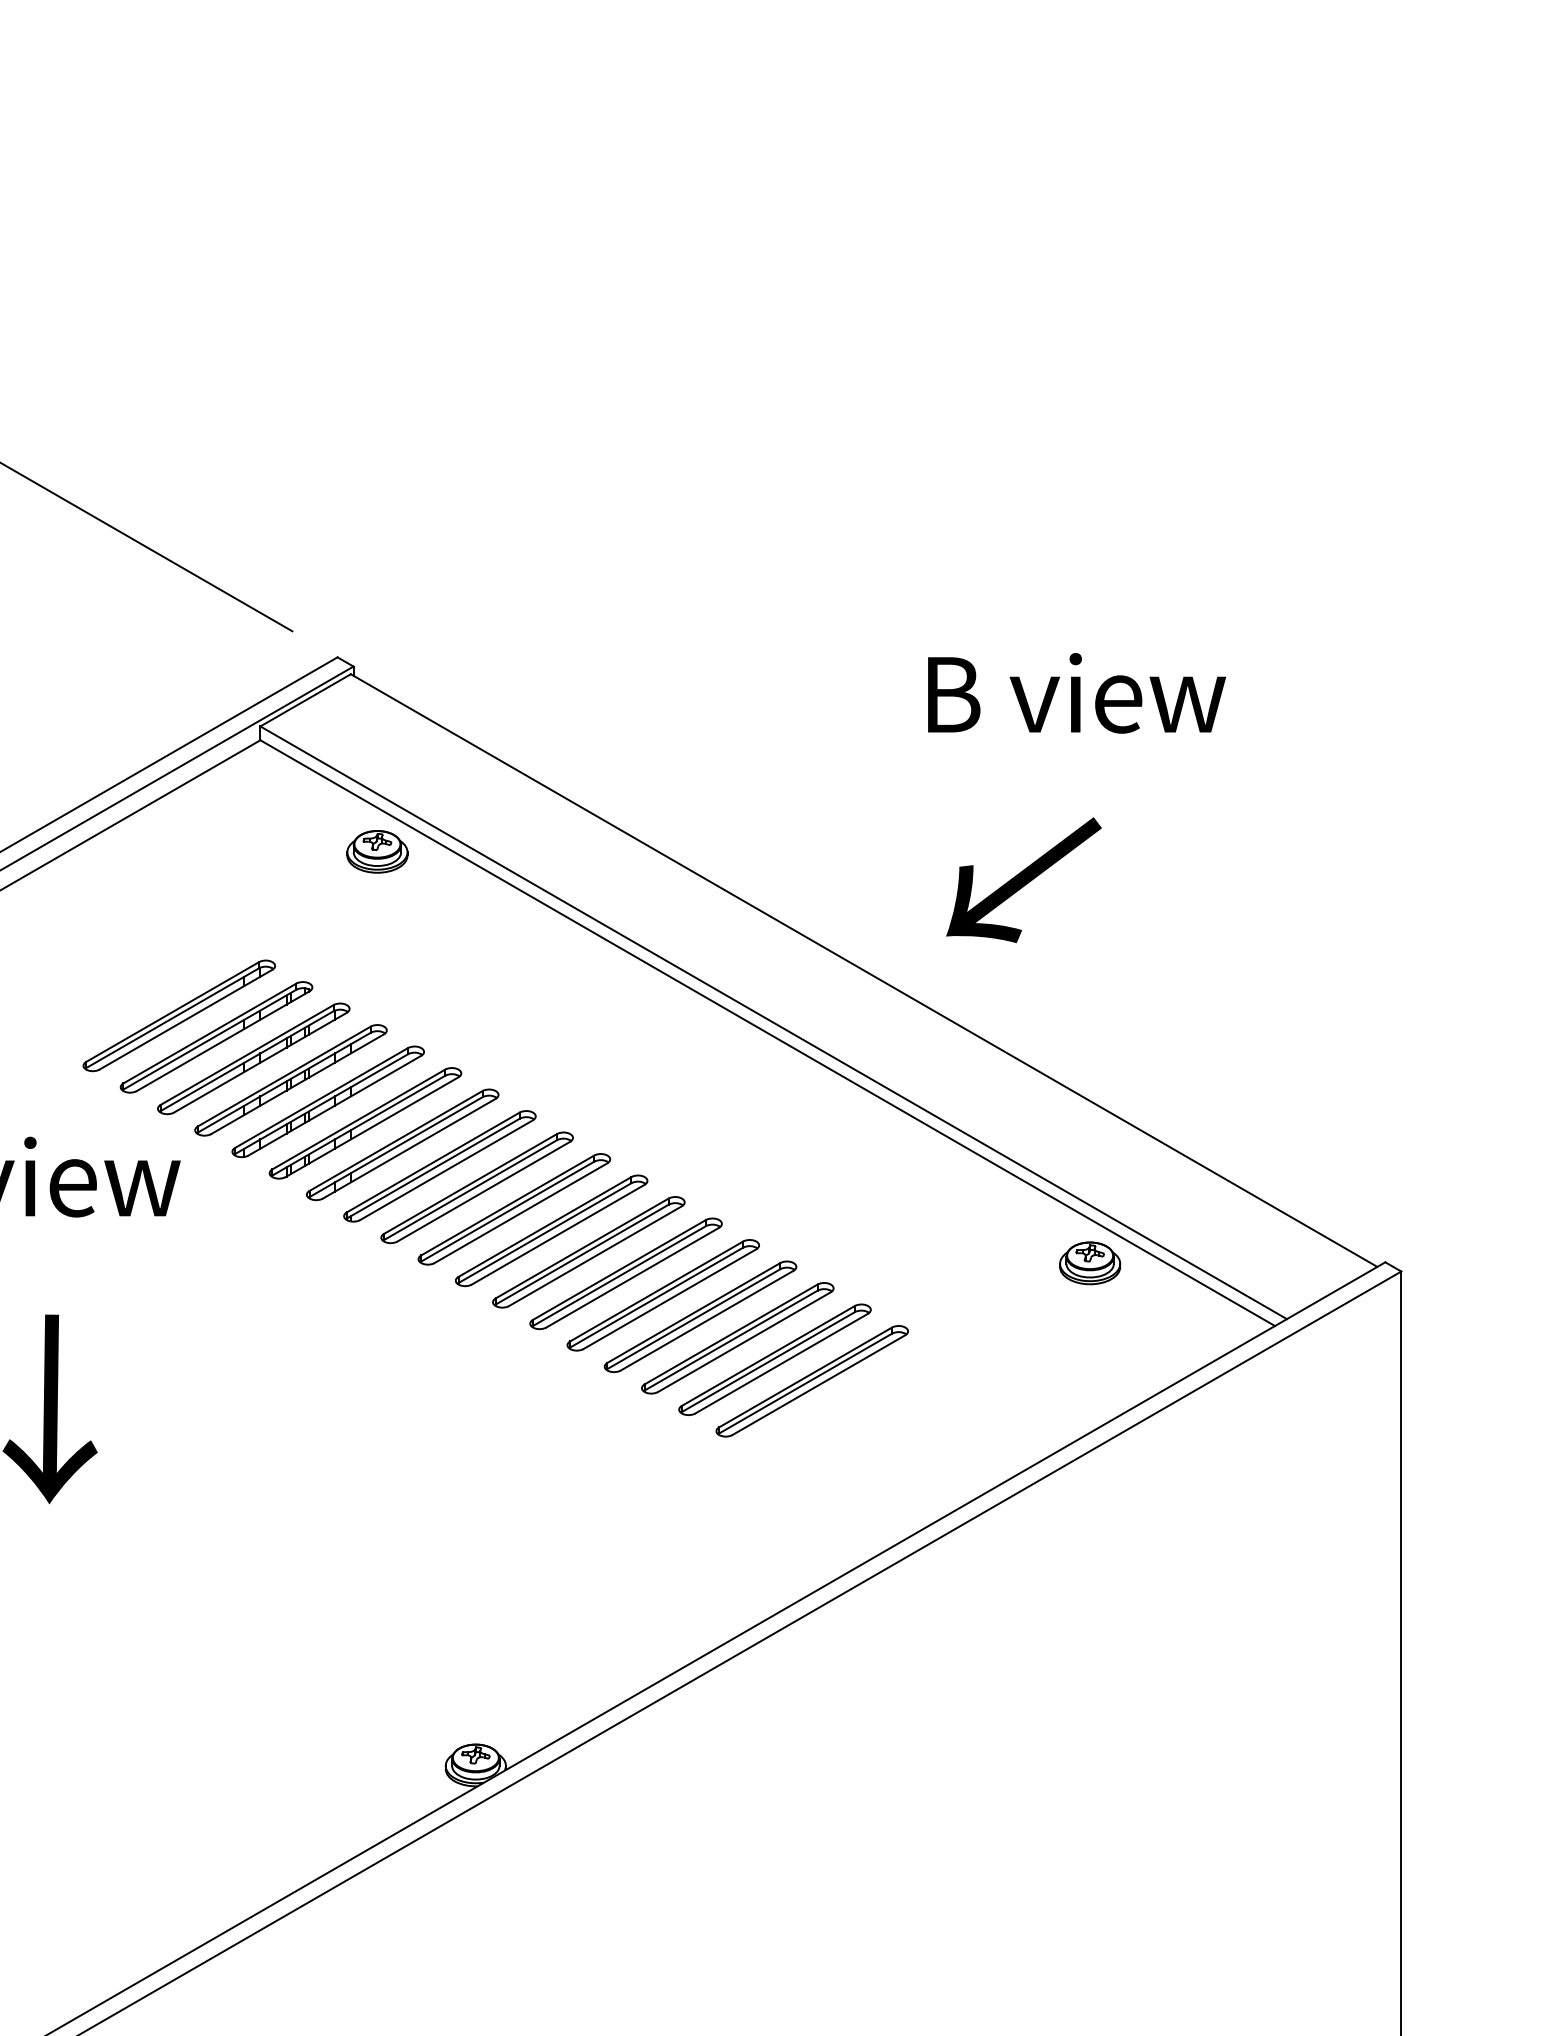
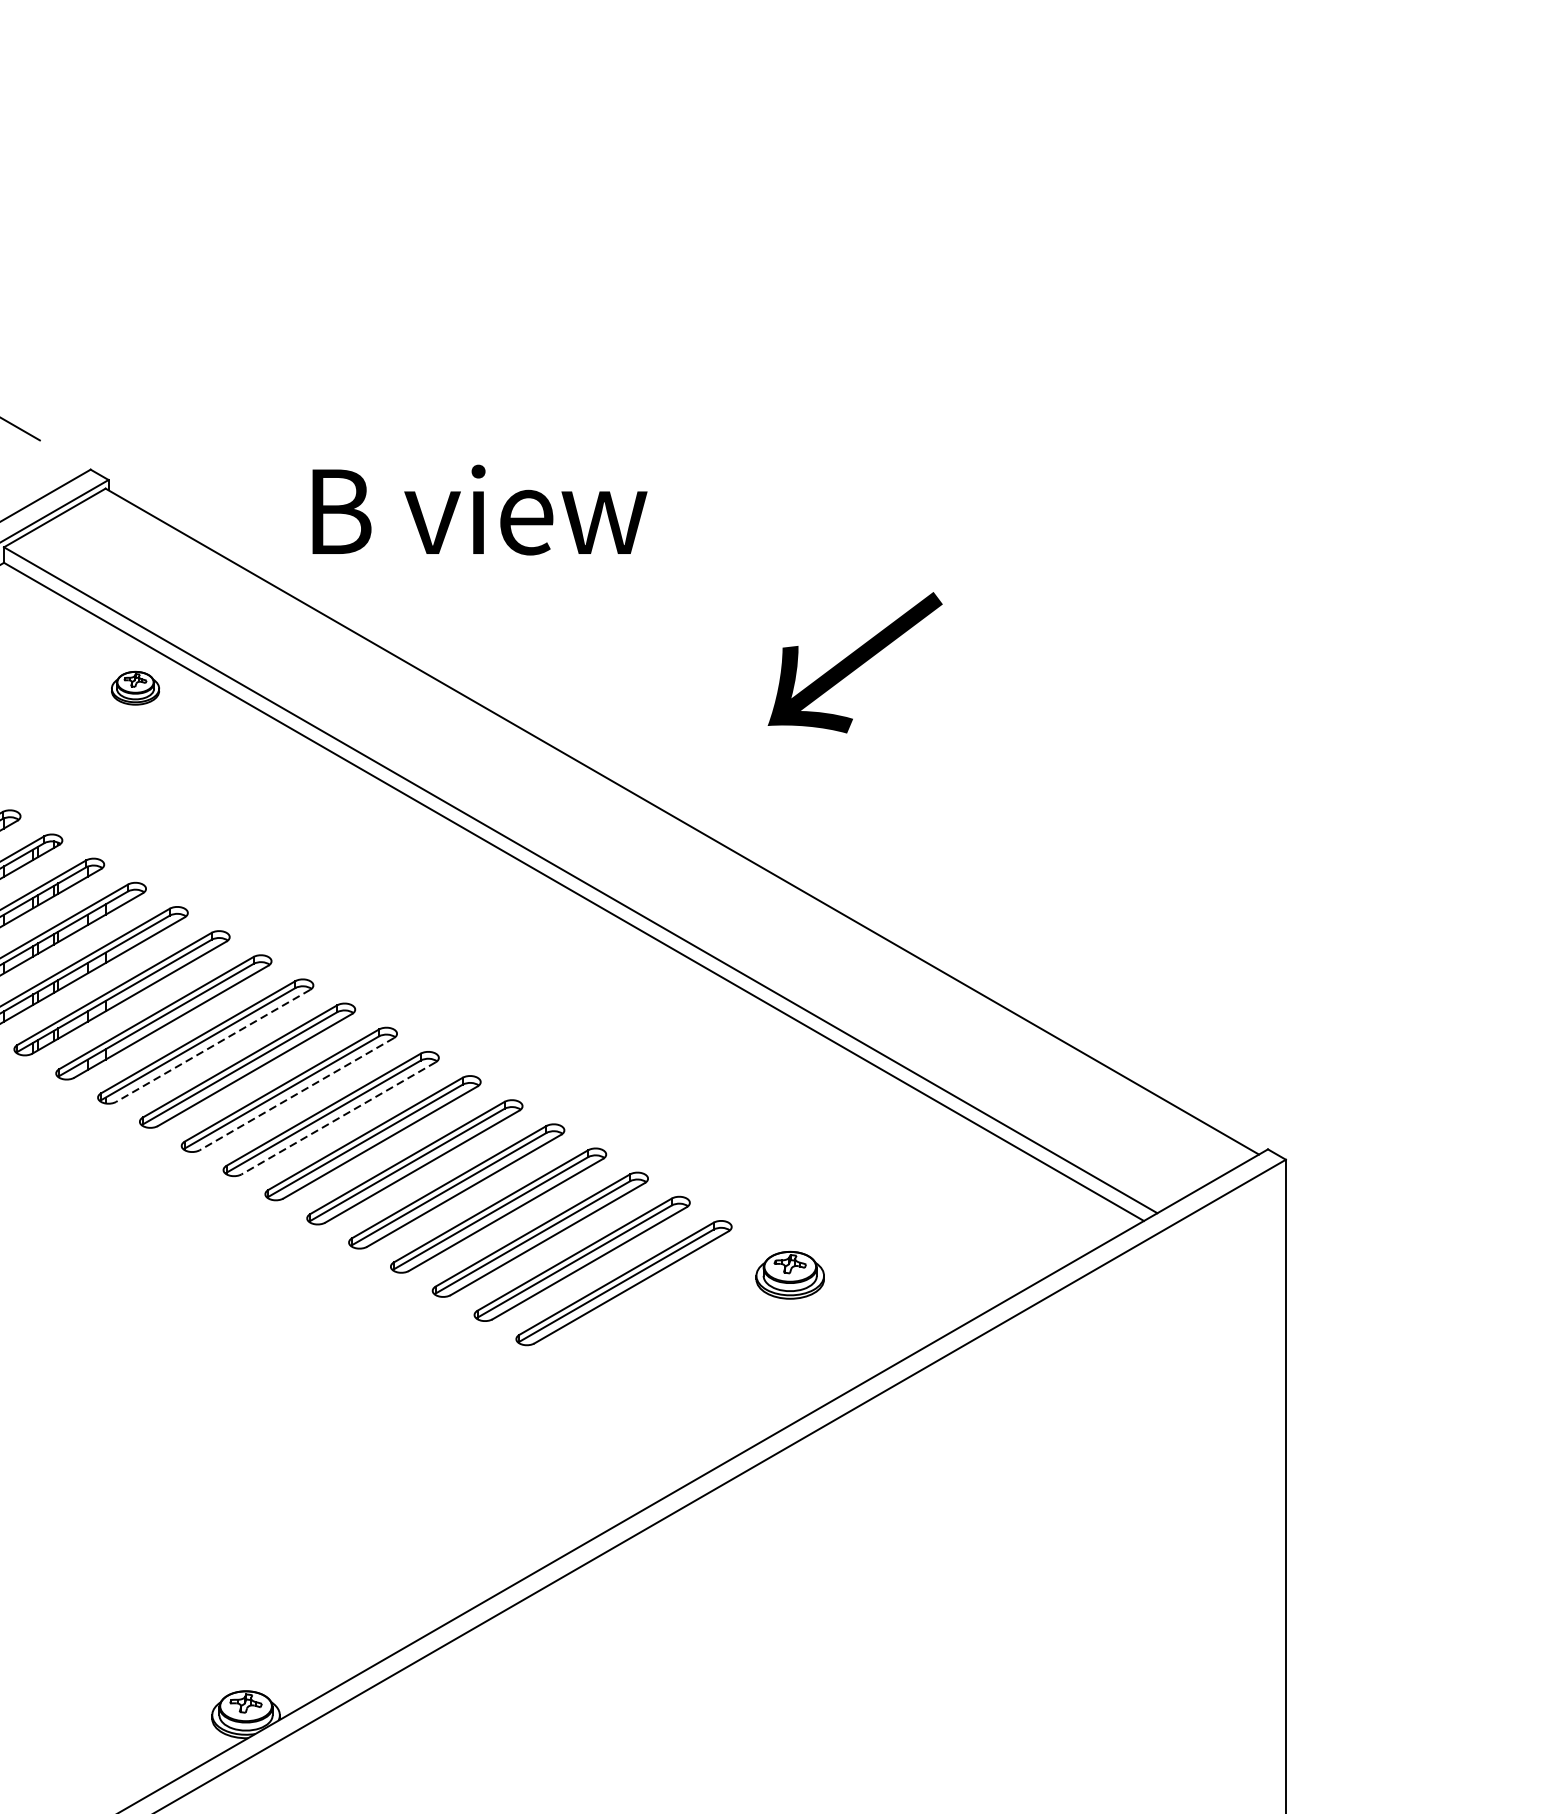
text: (1076, 693) -> (479, 510), moved
part: (377, 851) -> (135, 687), size x0.7
text: (1023, 880) -> (854, 663), moved
line: (446, 1170) -> (213, 1046), solid -> dashed
line: (521, 1213) -> (297, 1094), solid -> dashed
line: (558, 1234) -> (338, 1118), solid -> dashed
part: (1090, 1263) -> (790, 1275), moved

